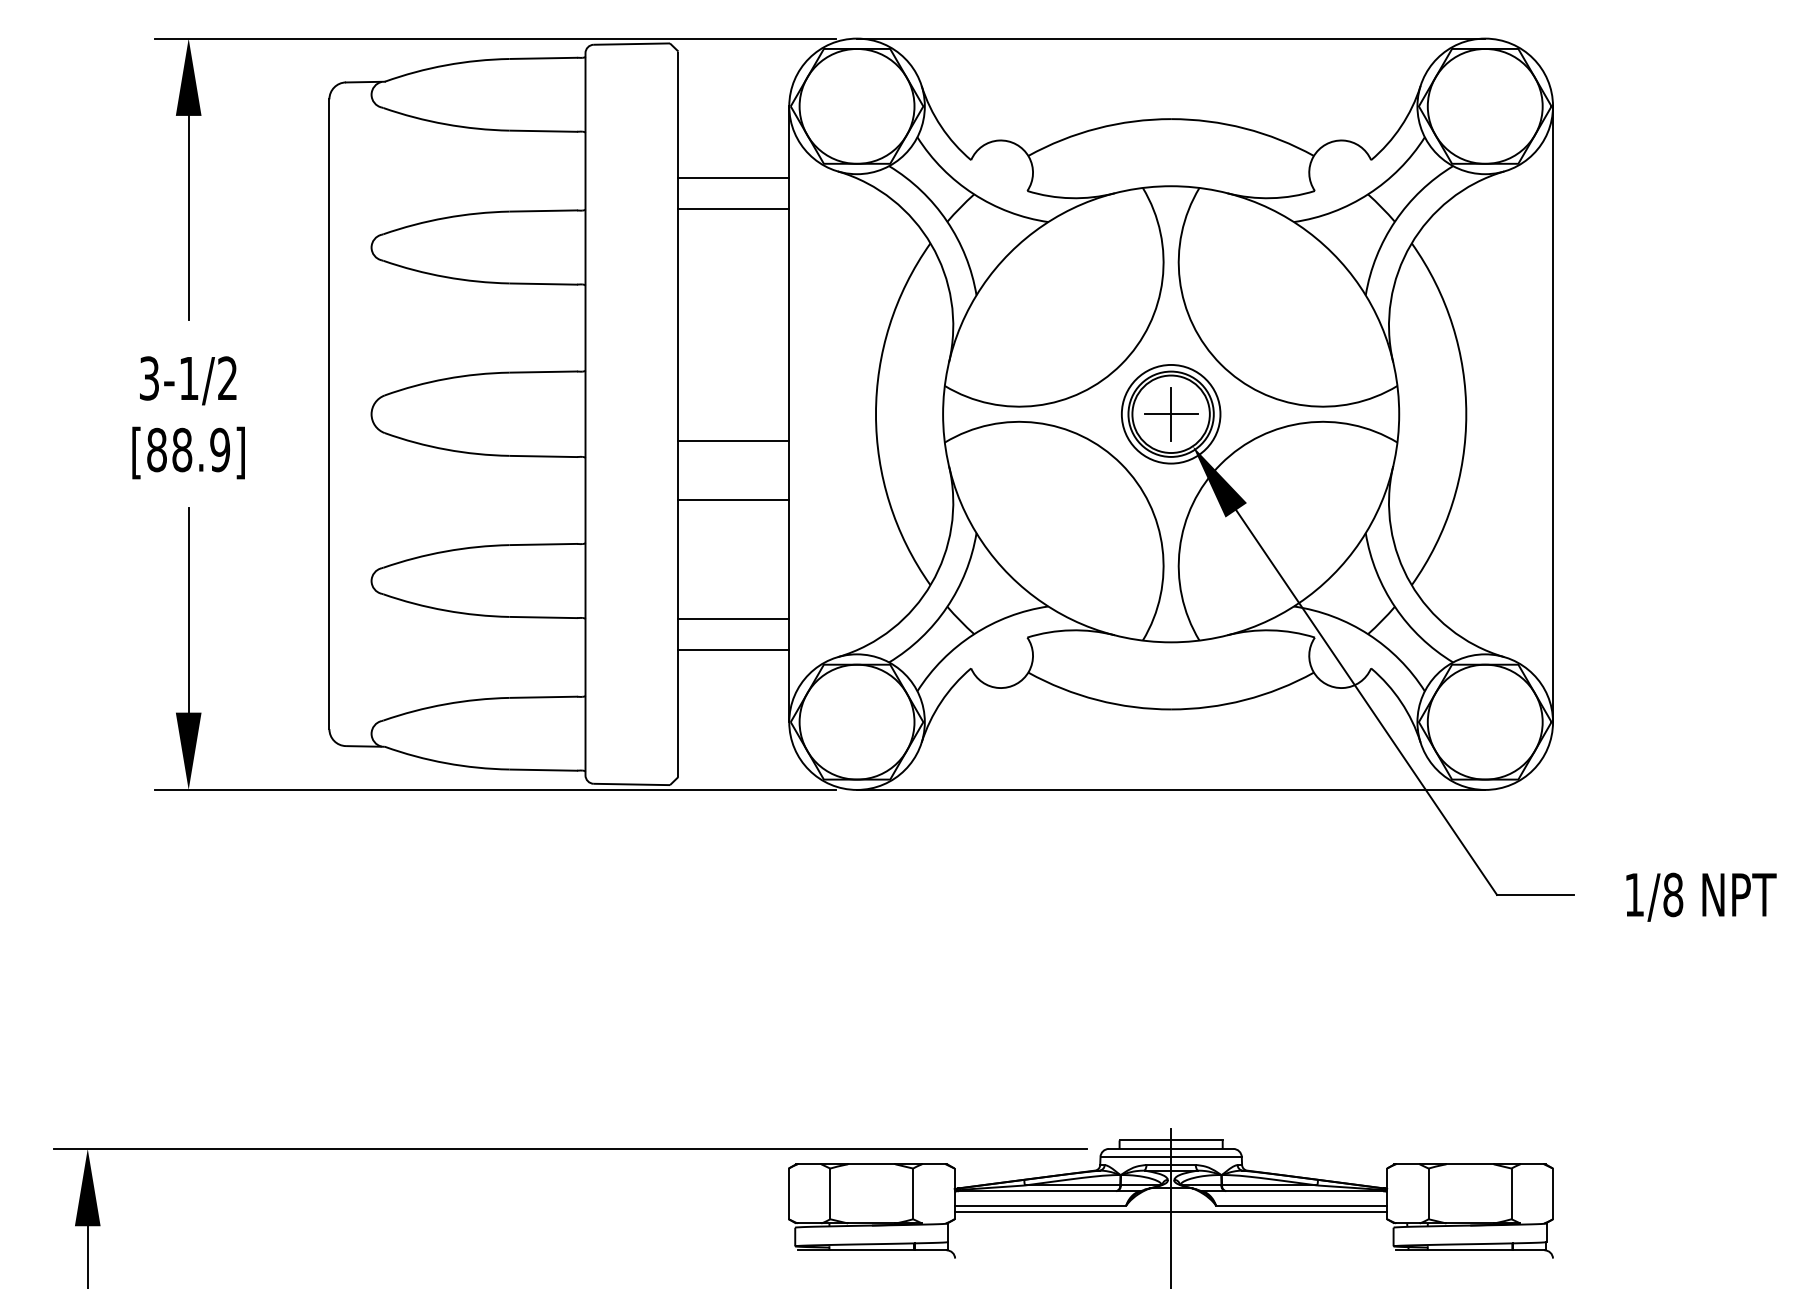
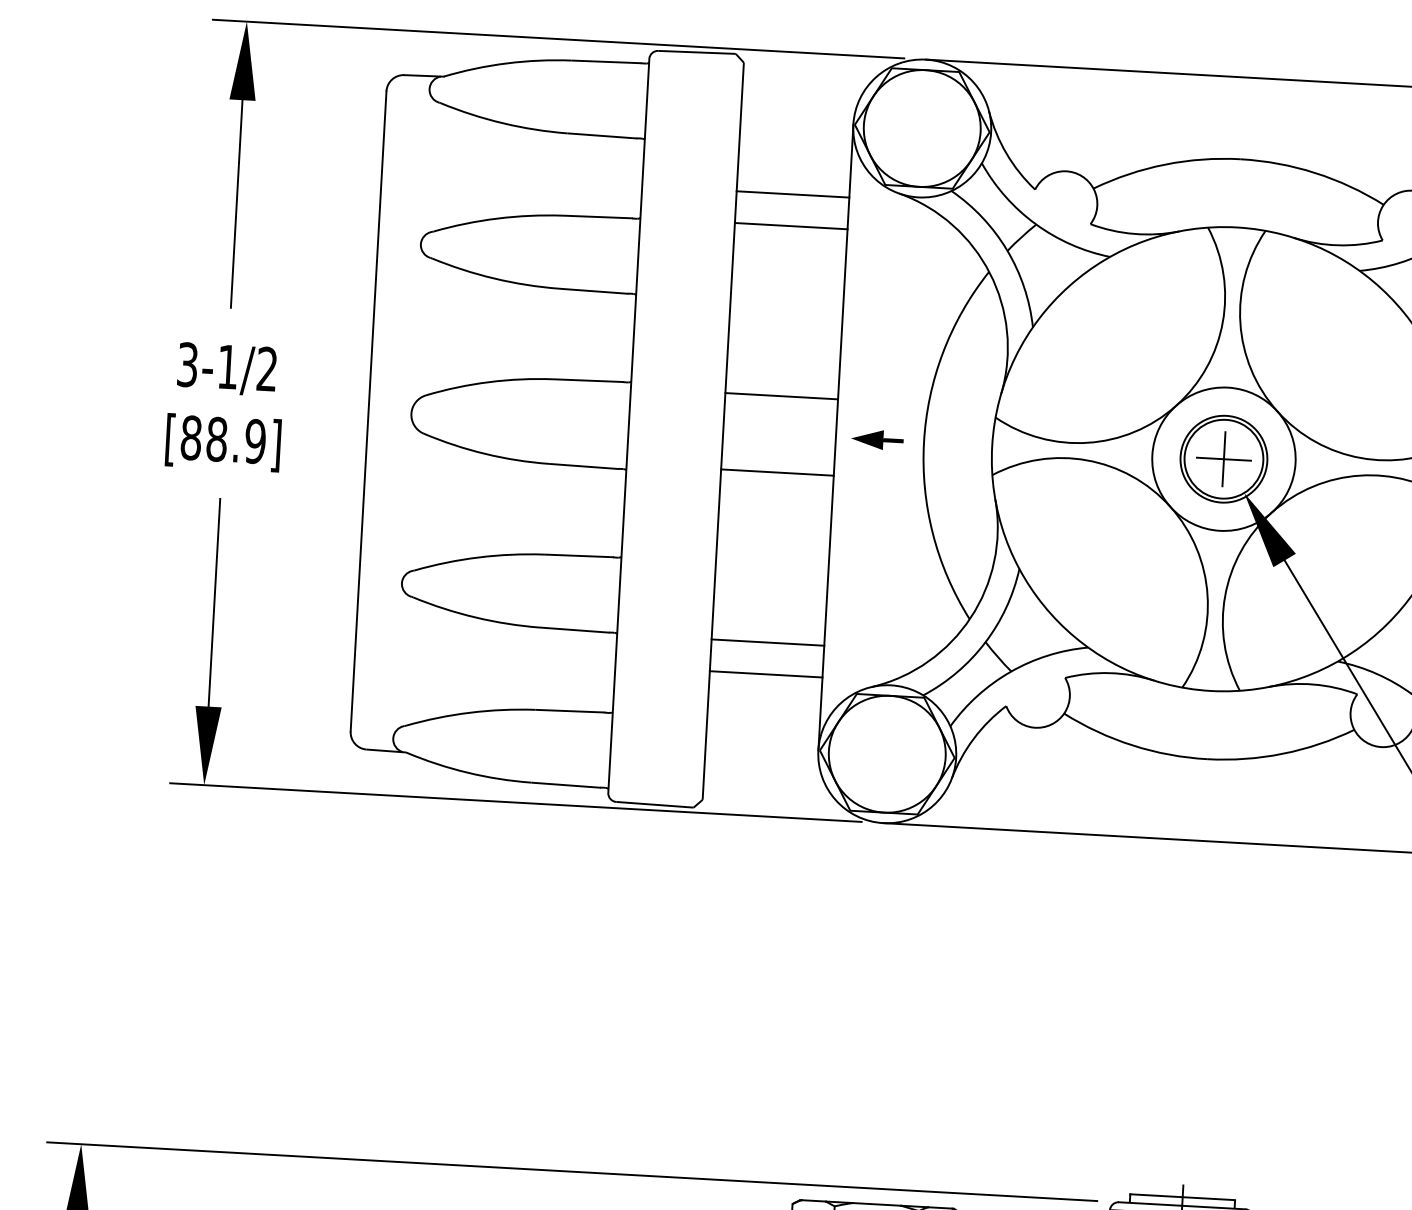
part: (829, 413) -> (876, 439), added
circle: (1170, 413) -> (1223, 458), size x1.43
line: (733, 440) -> (781, 395), moved
line: (733, 499) -> (777, 472), moved

